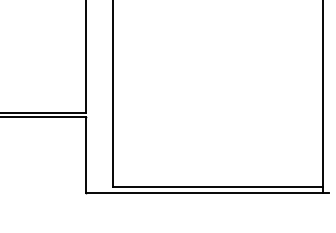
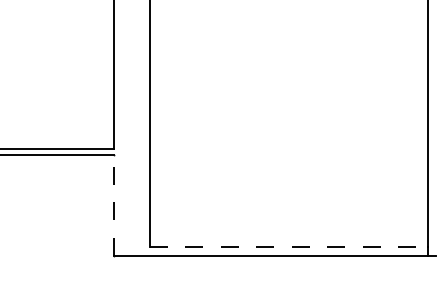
line: (86, 154) -> (114, 204), solid -> dashed
line: (218, 186) -> (289, 246), solid -> dashed

